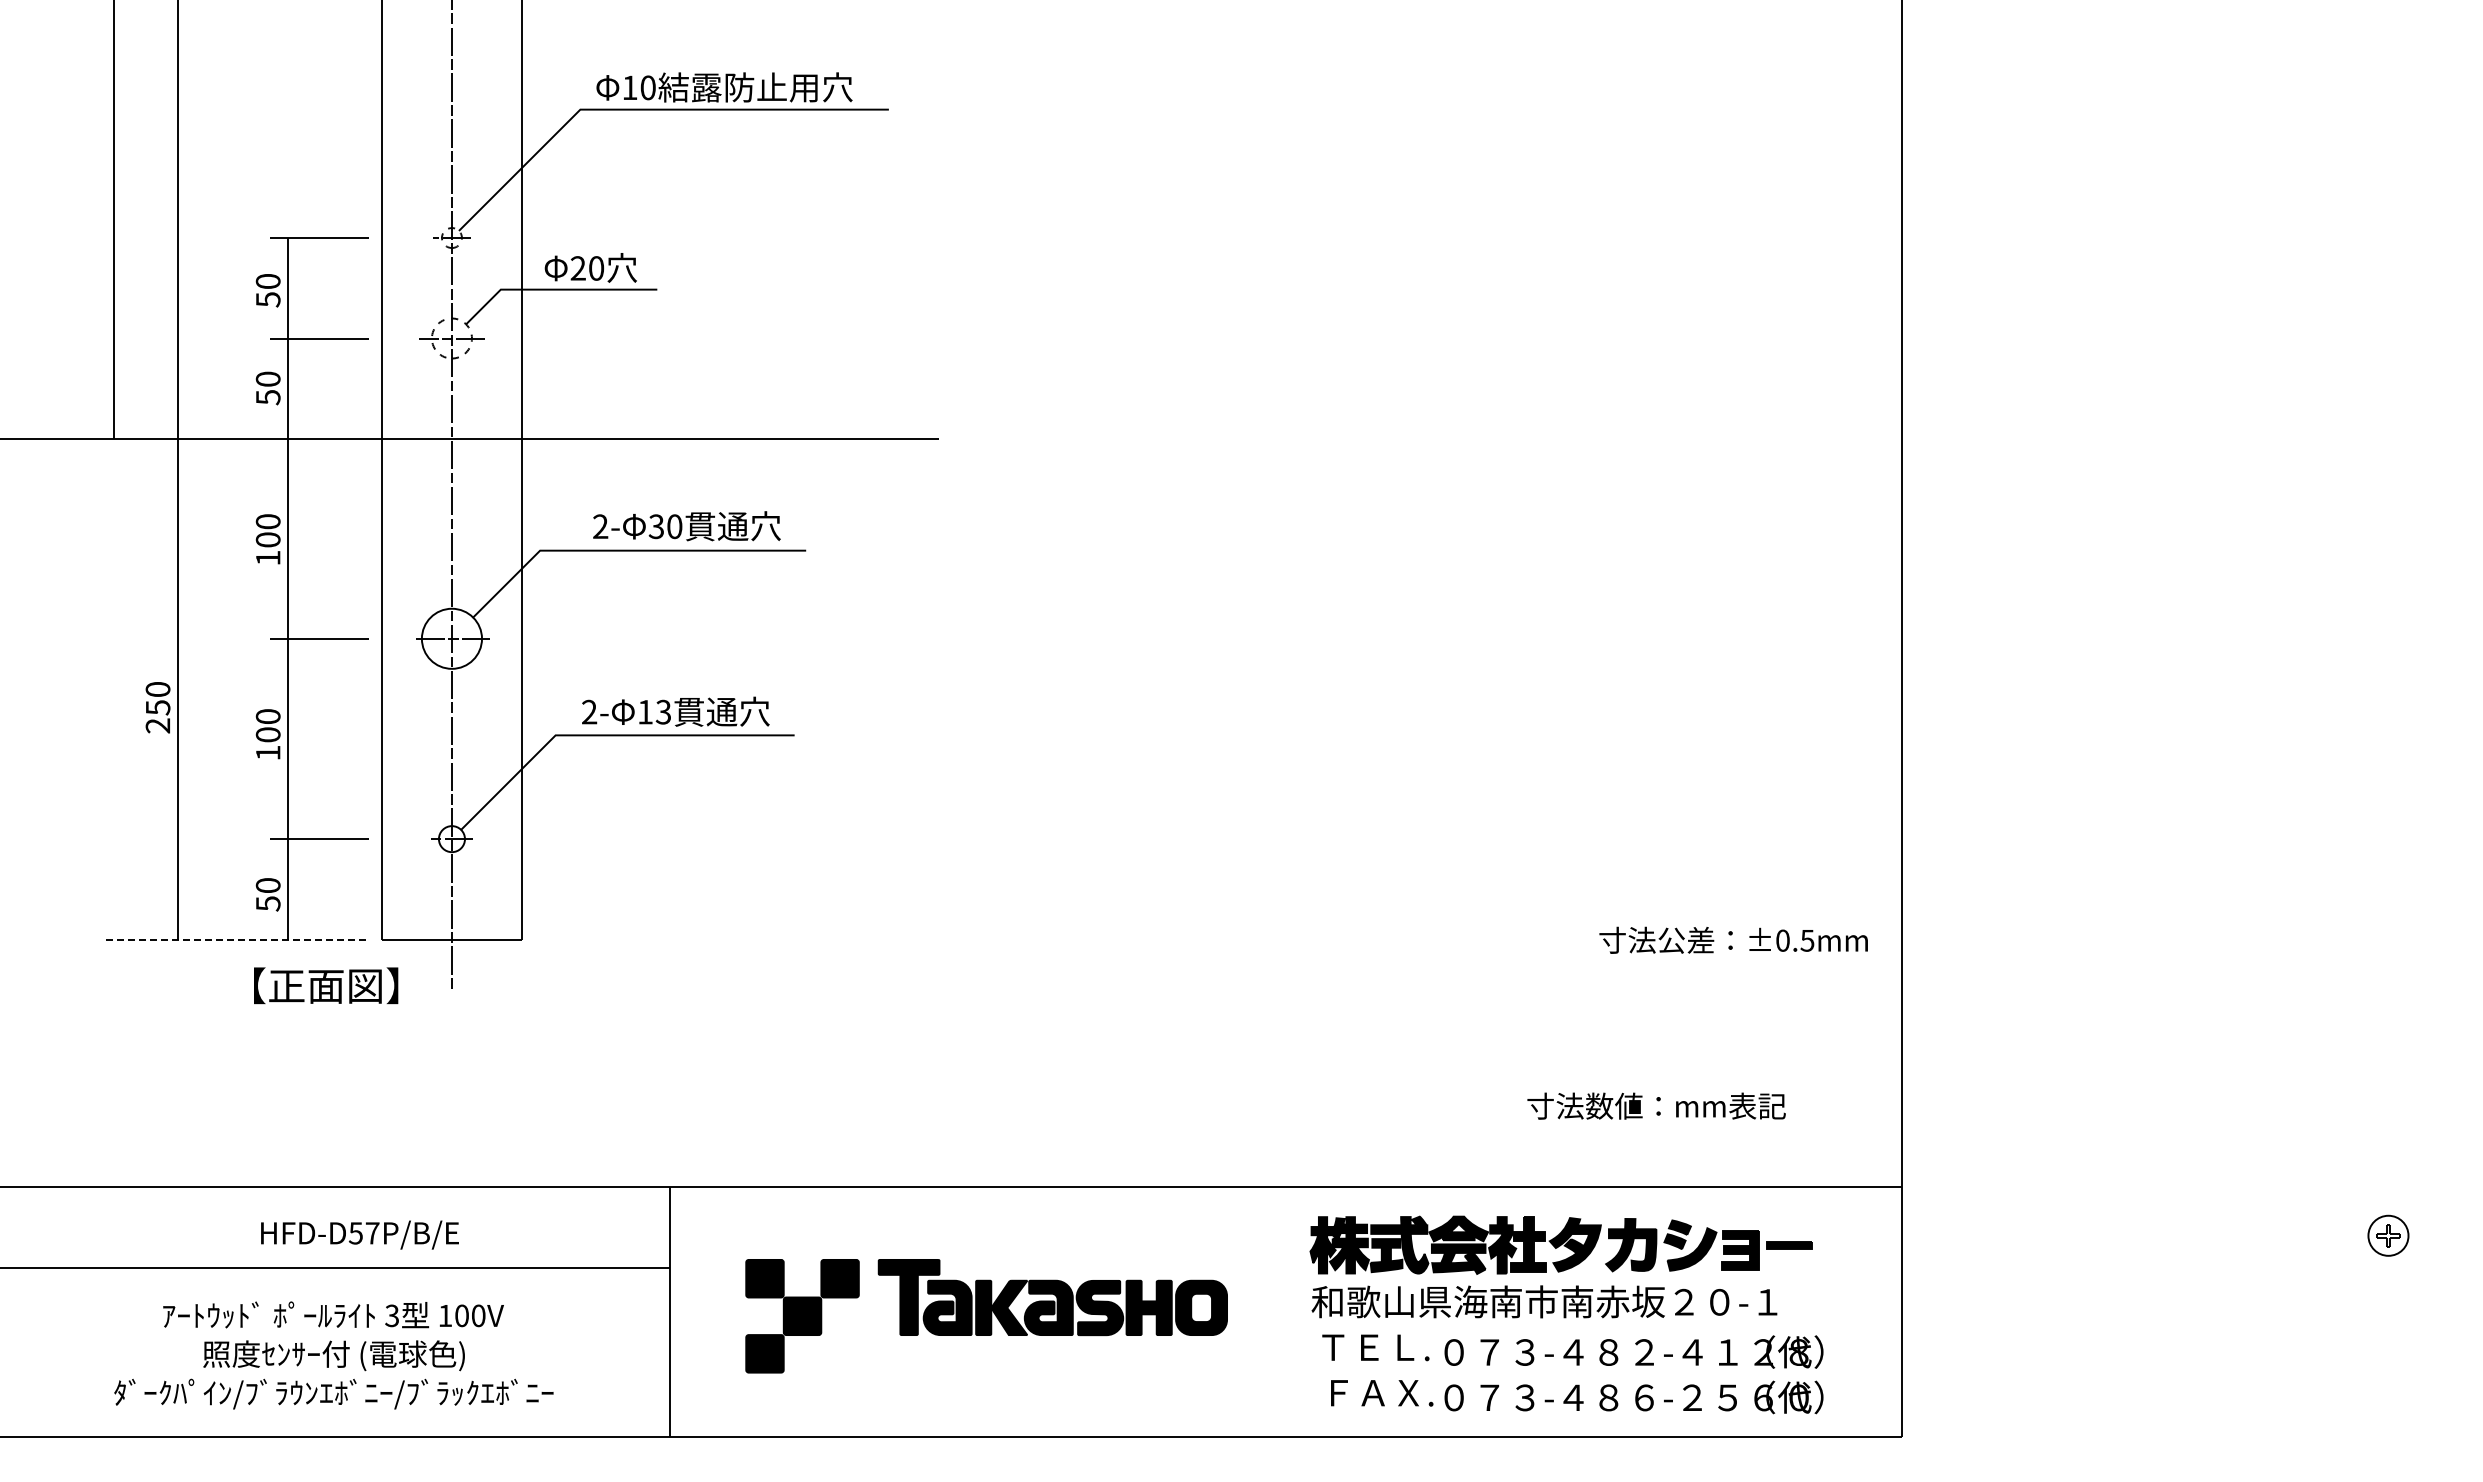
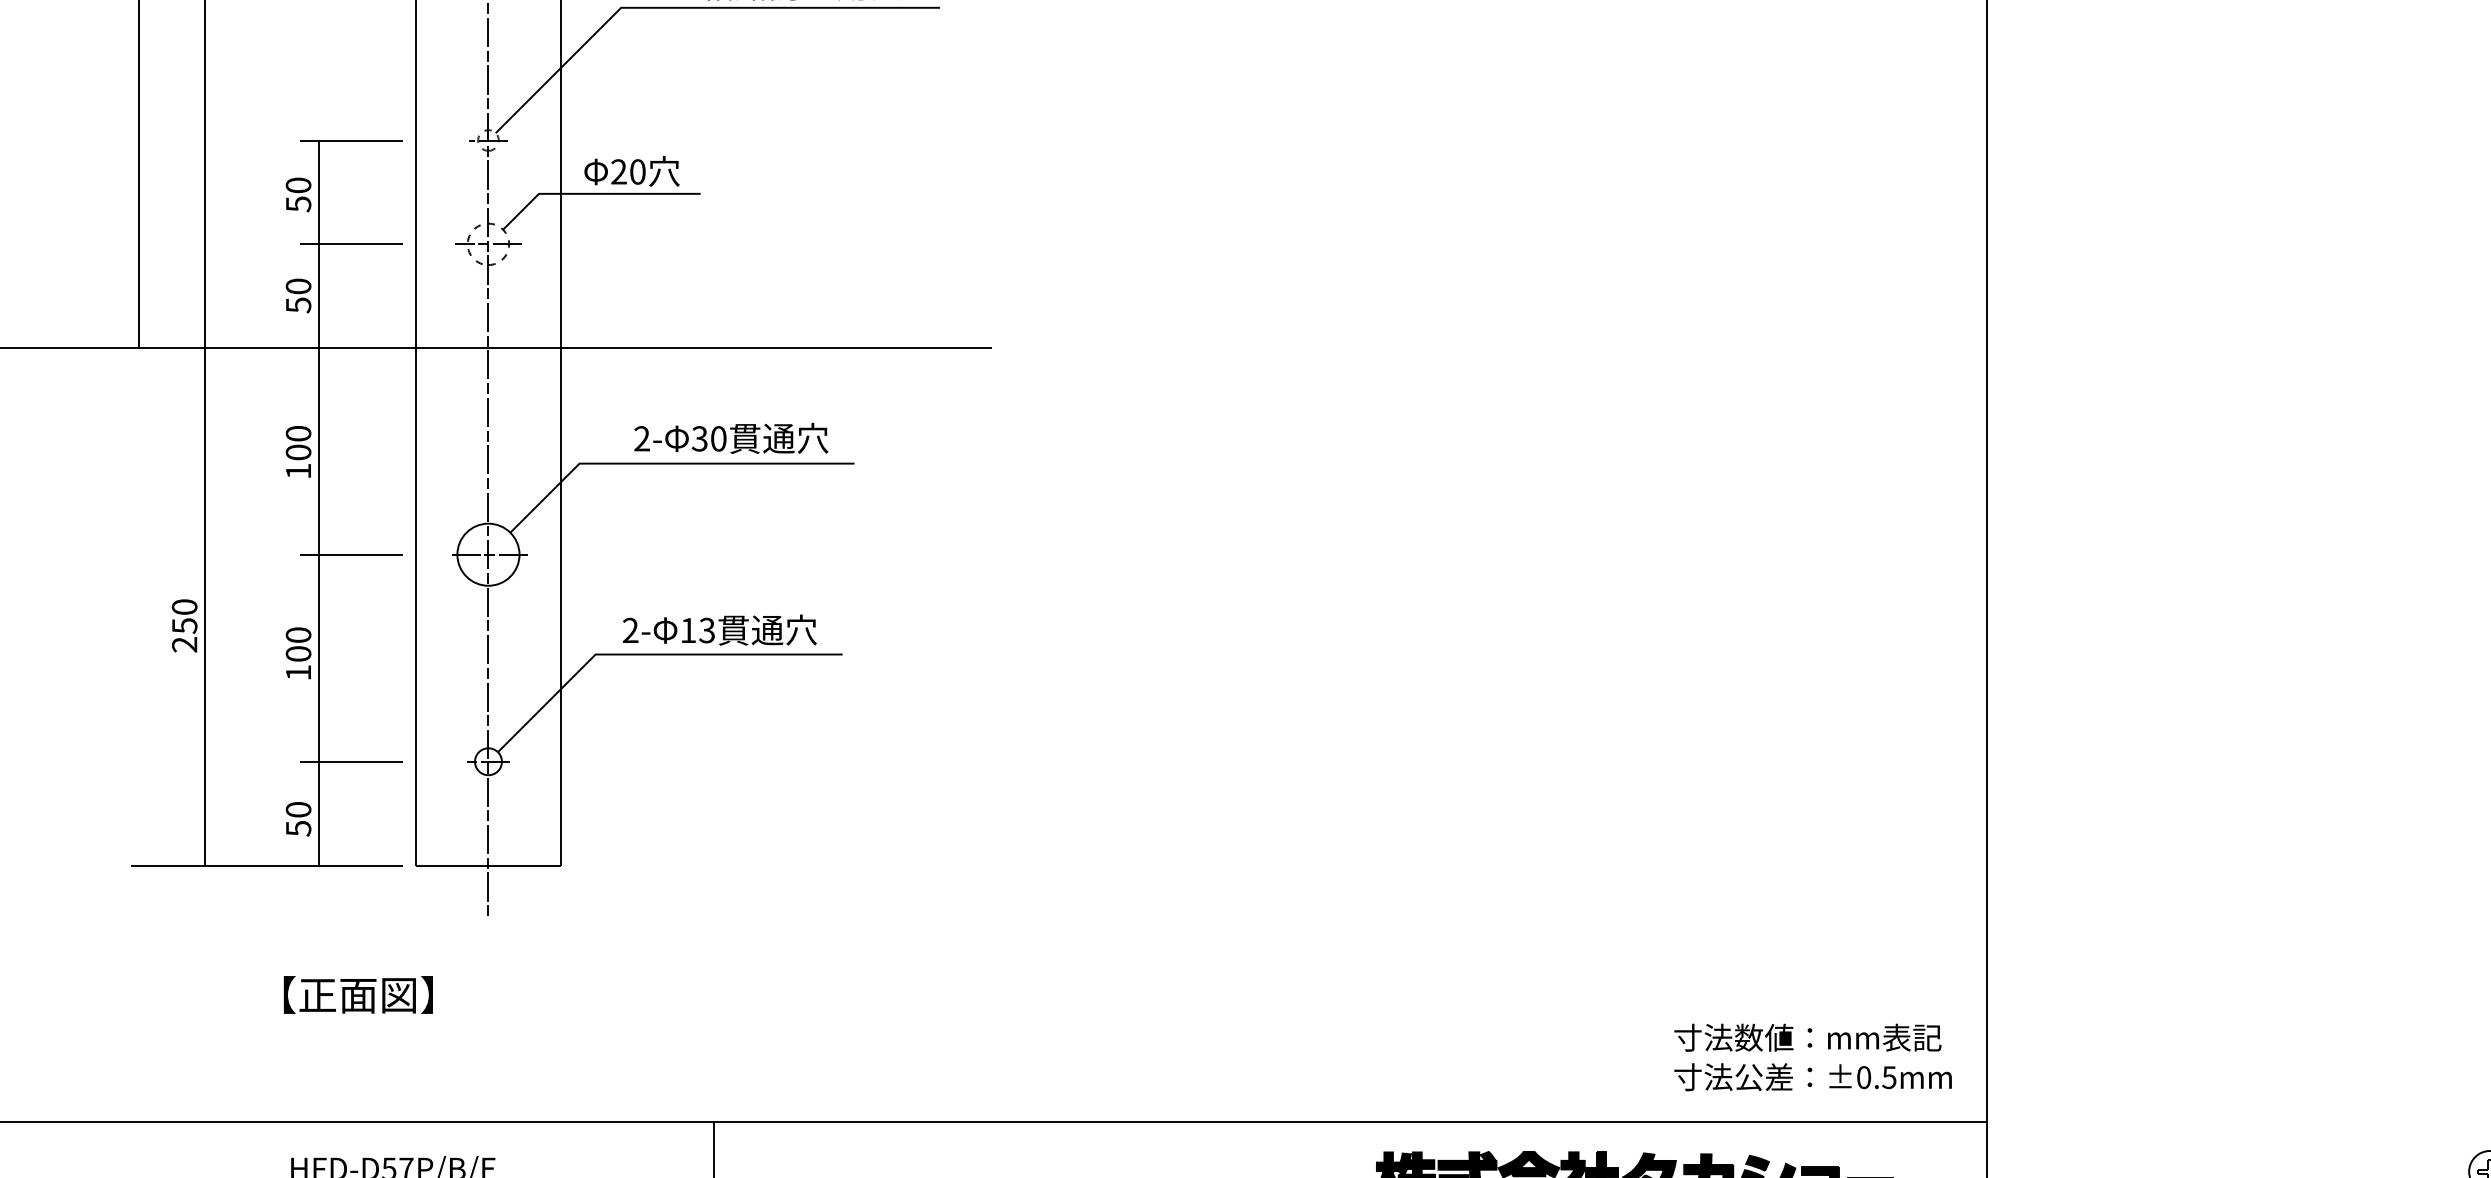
line: (238, 939) -> (267, 865), dashed -> solid
text: (1733, 939) -> (1812, 1076), moved
text: (326, 985) -> (358, 994), moved
text: (1656, 1105) -> (1807, 1037), moved

